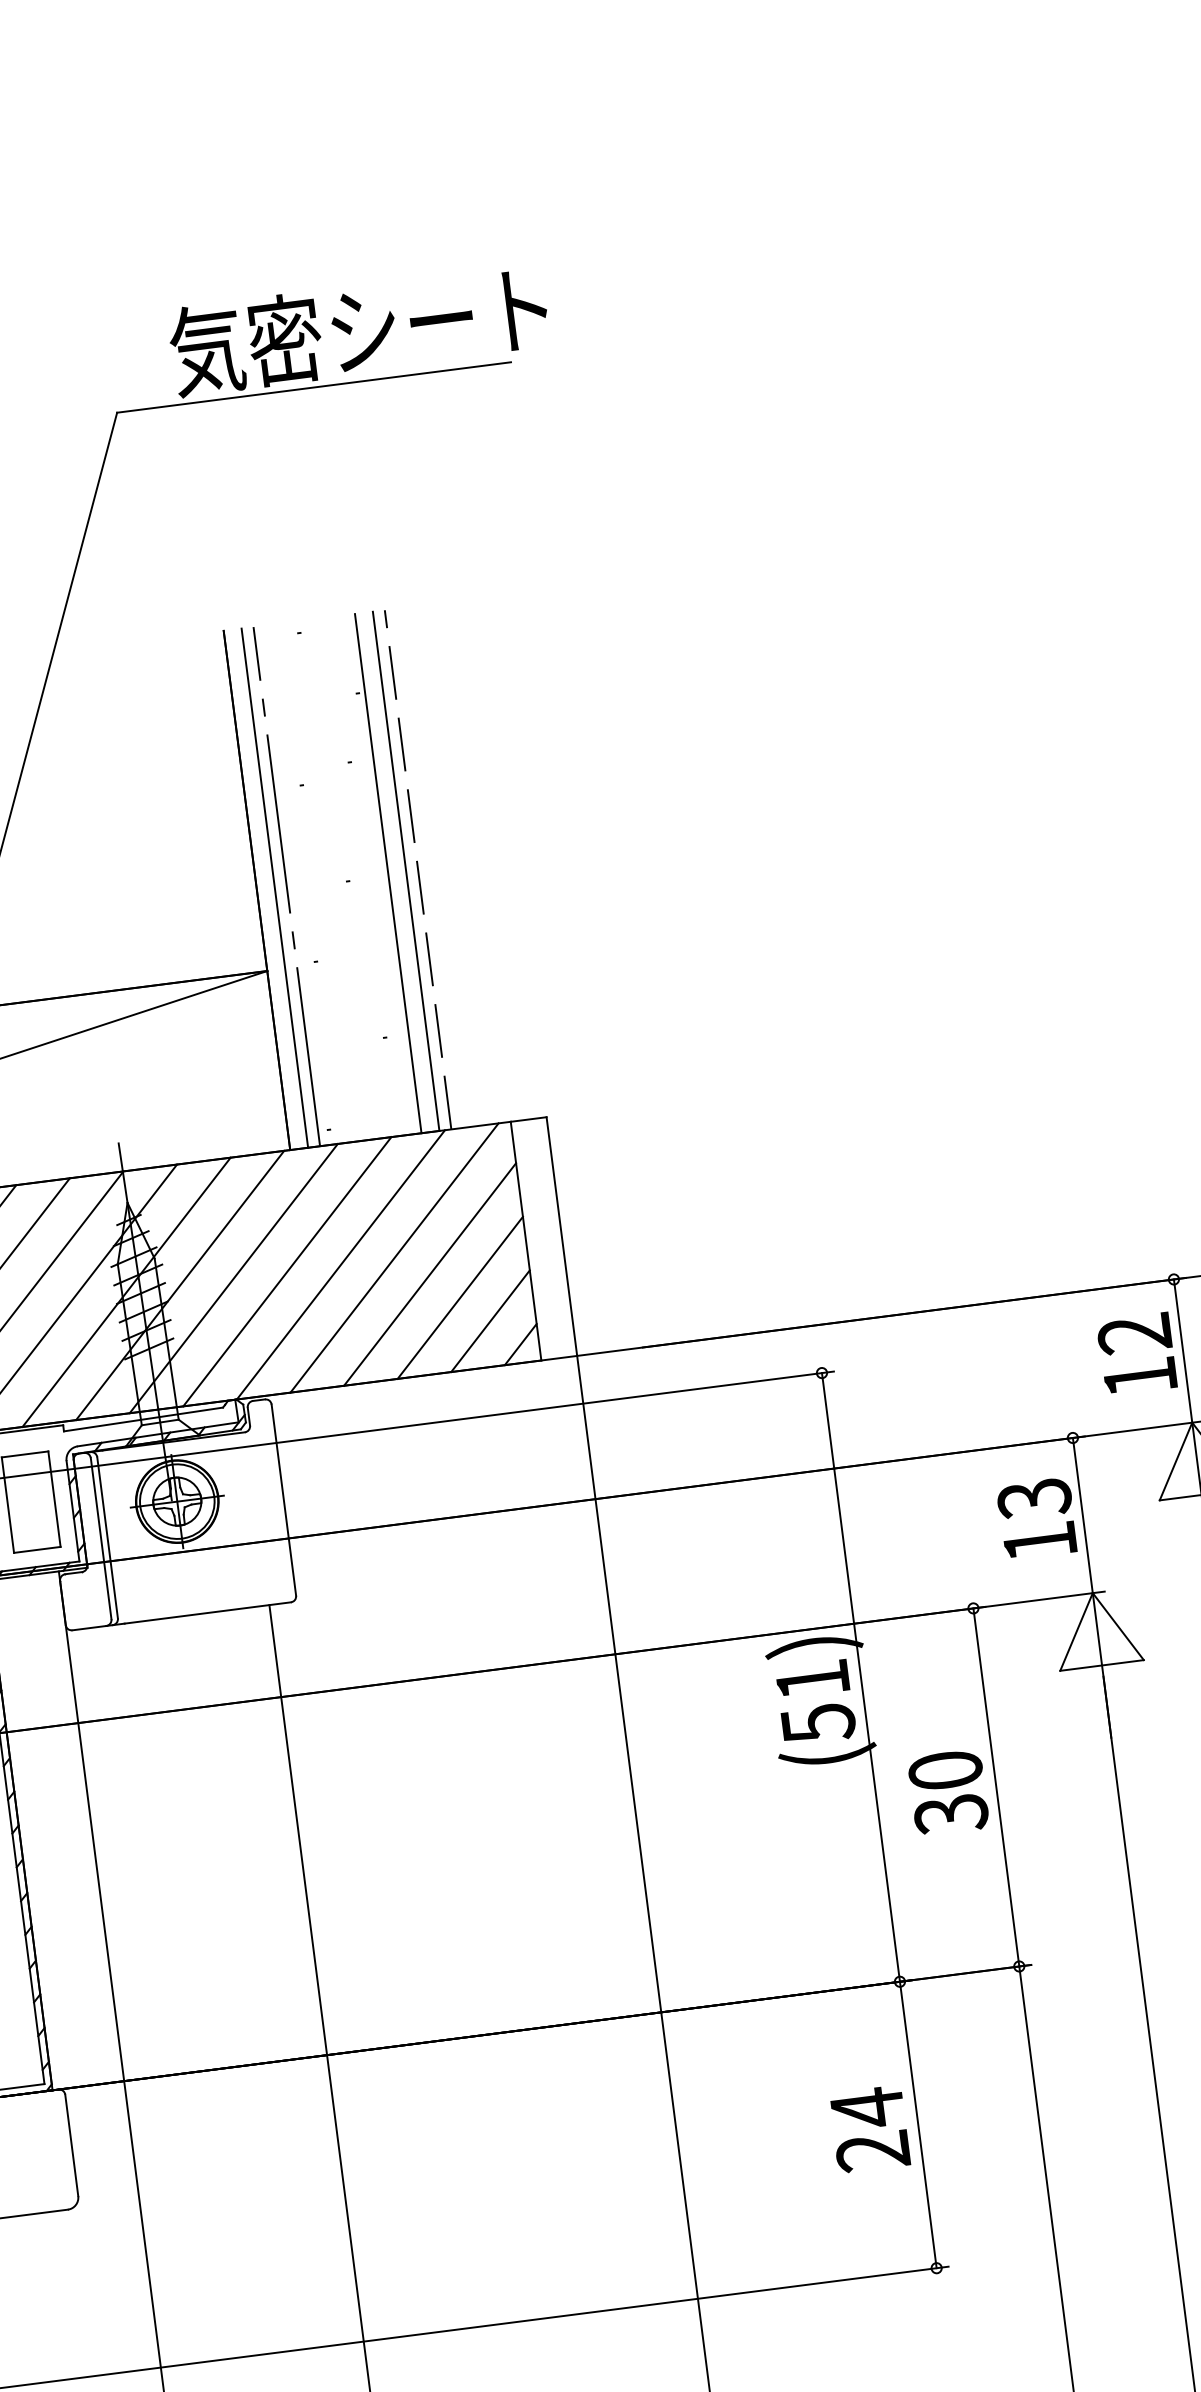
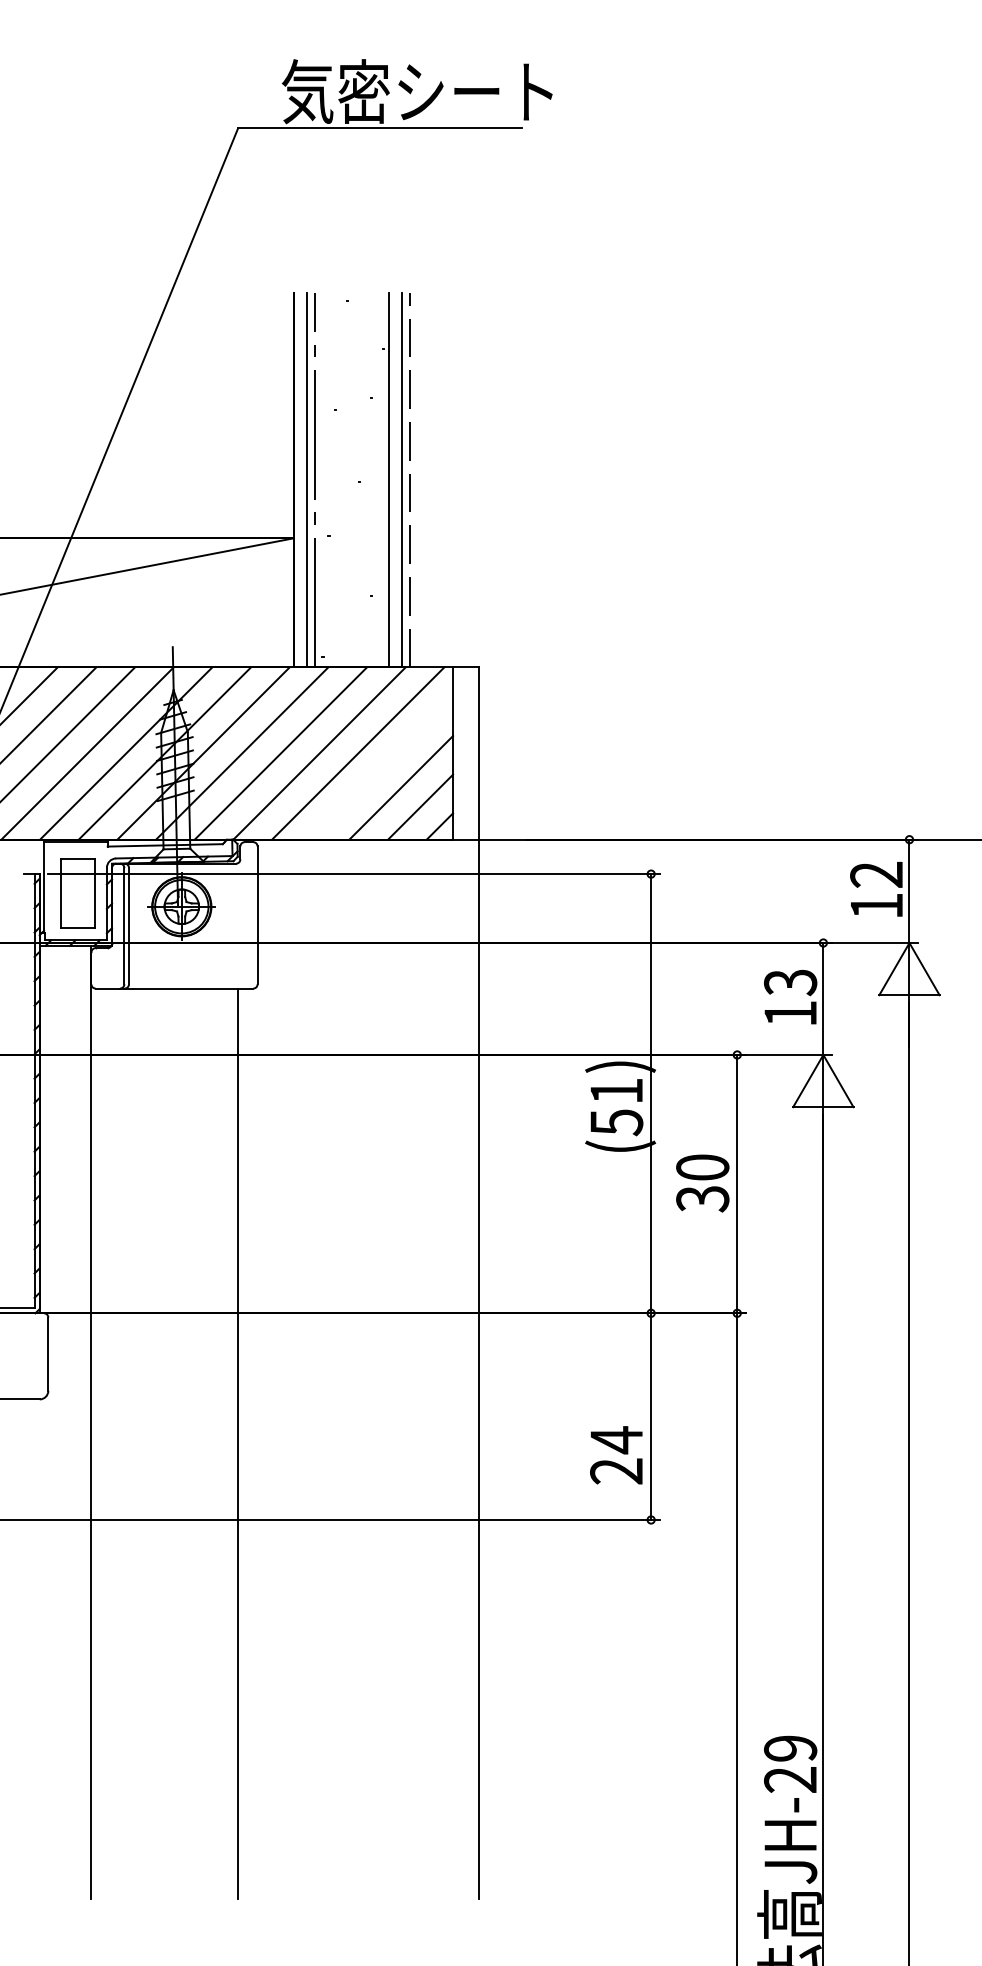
line: (429, 1274) -> (381, 768), removed
text: (870, 2129) -> (616, 1455), moved

